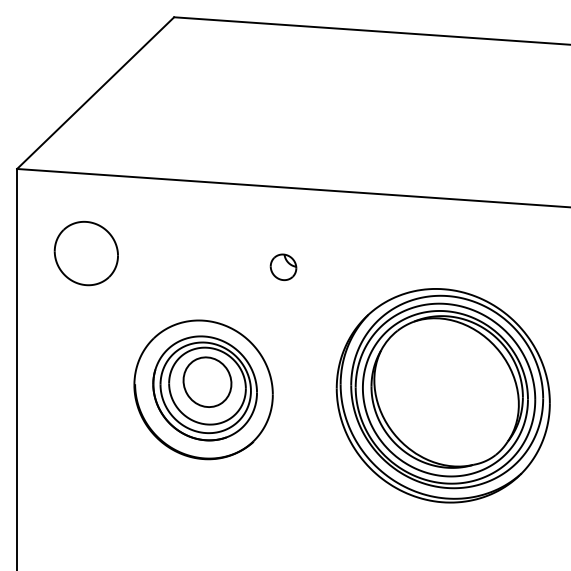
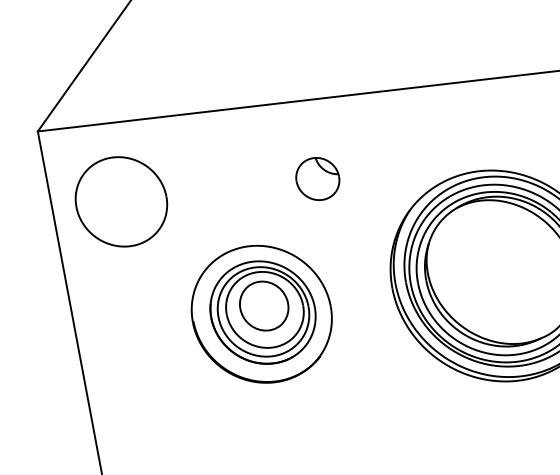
part: (86, 253) -> (121, 201), size x1.43
part: (283, 267) -> (317, 179), size x1.67

